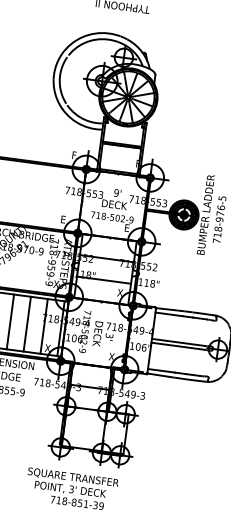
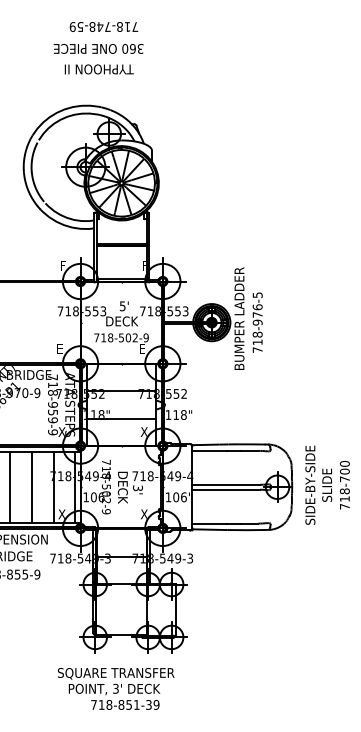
text: (116, 192) -> (122, 305), 9' -> 5'

